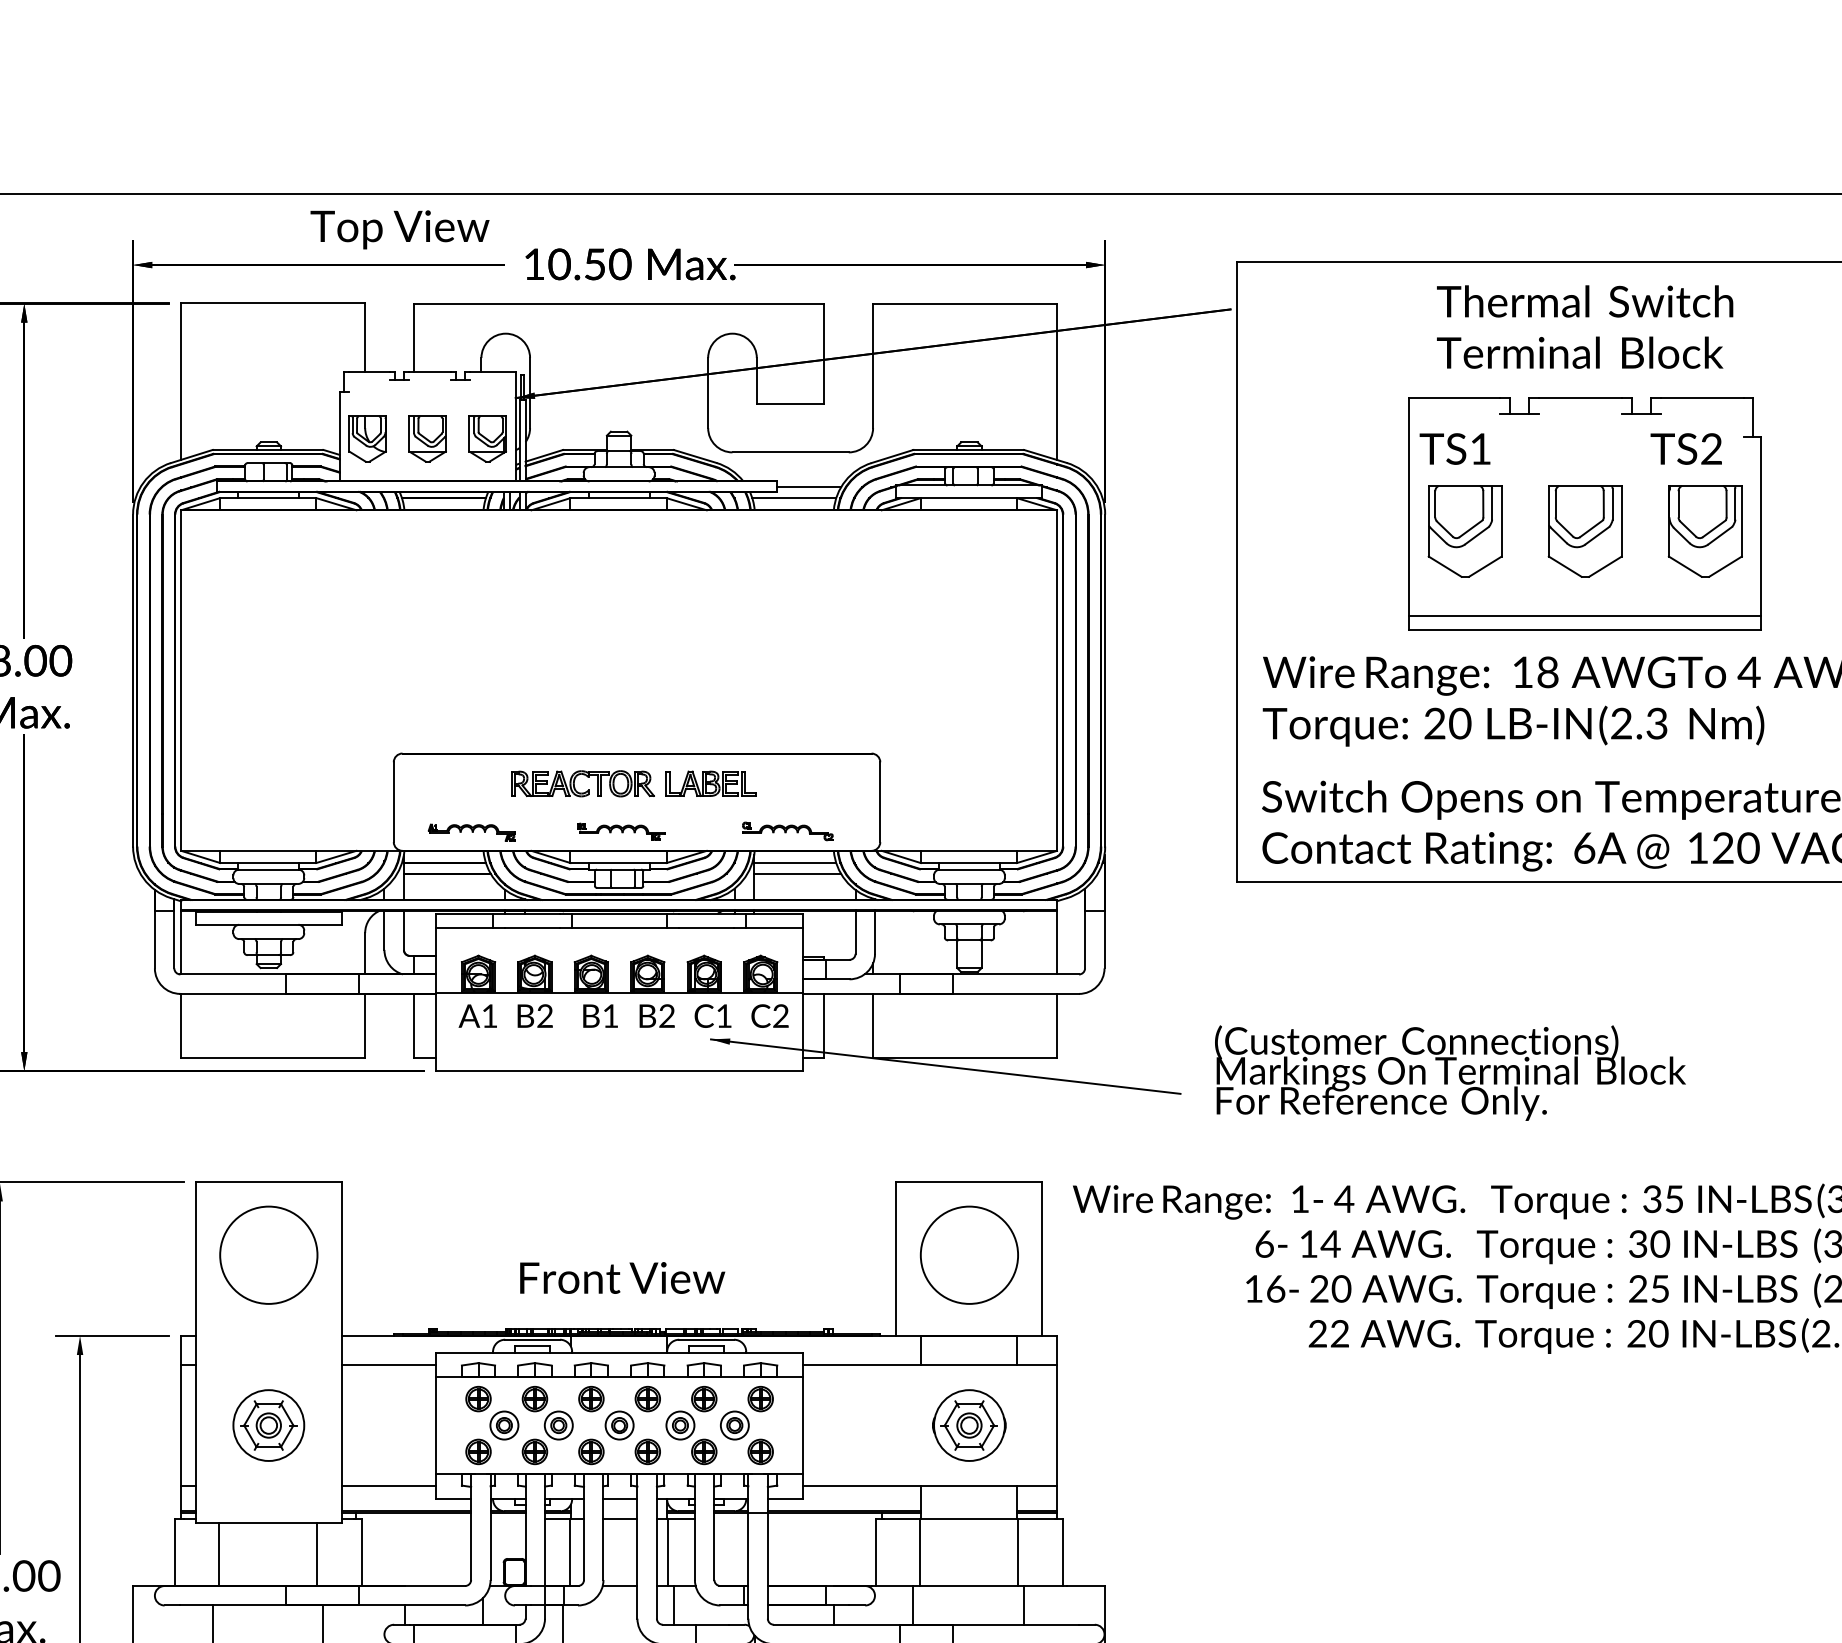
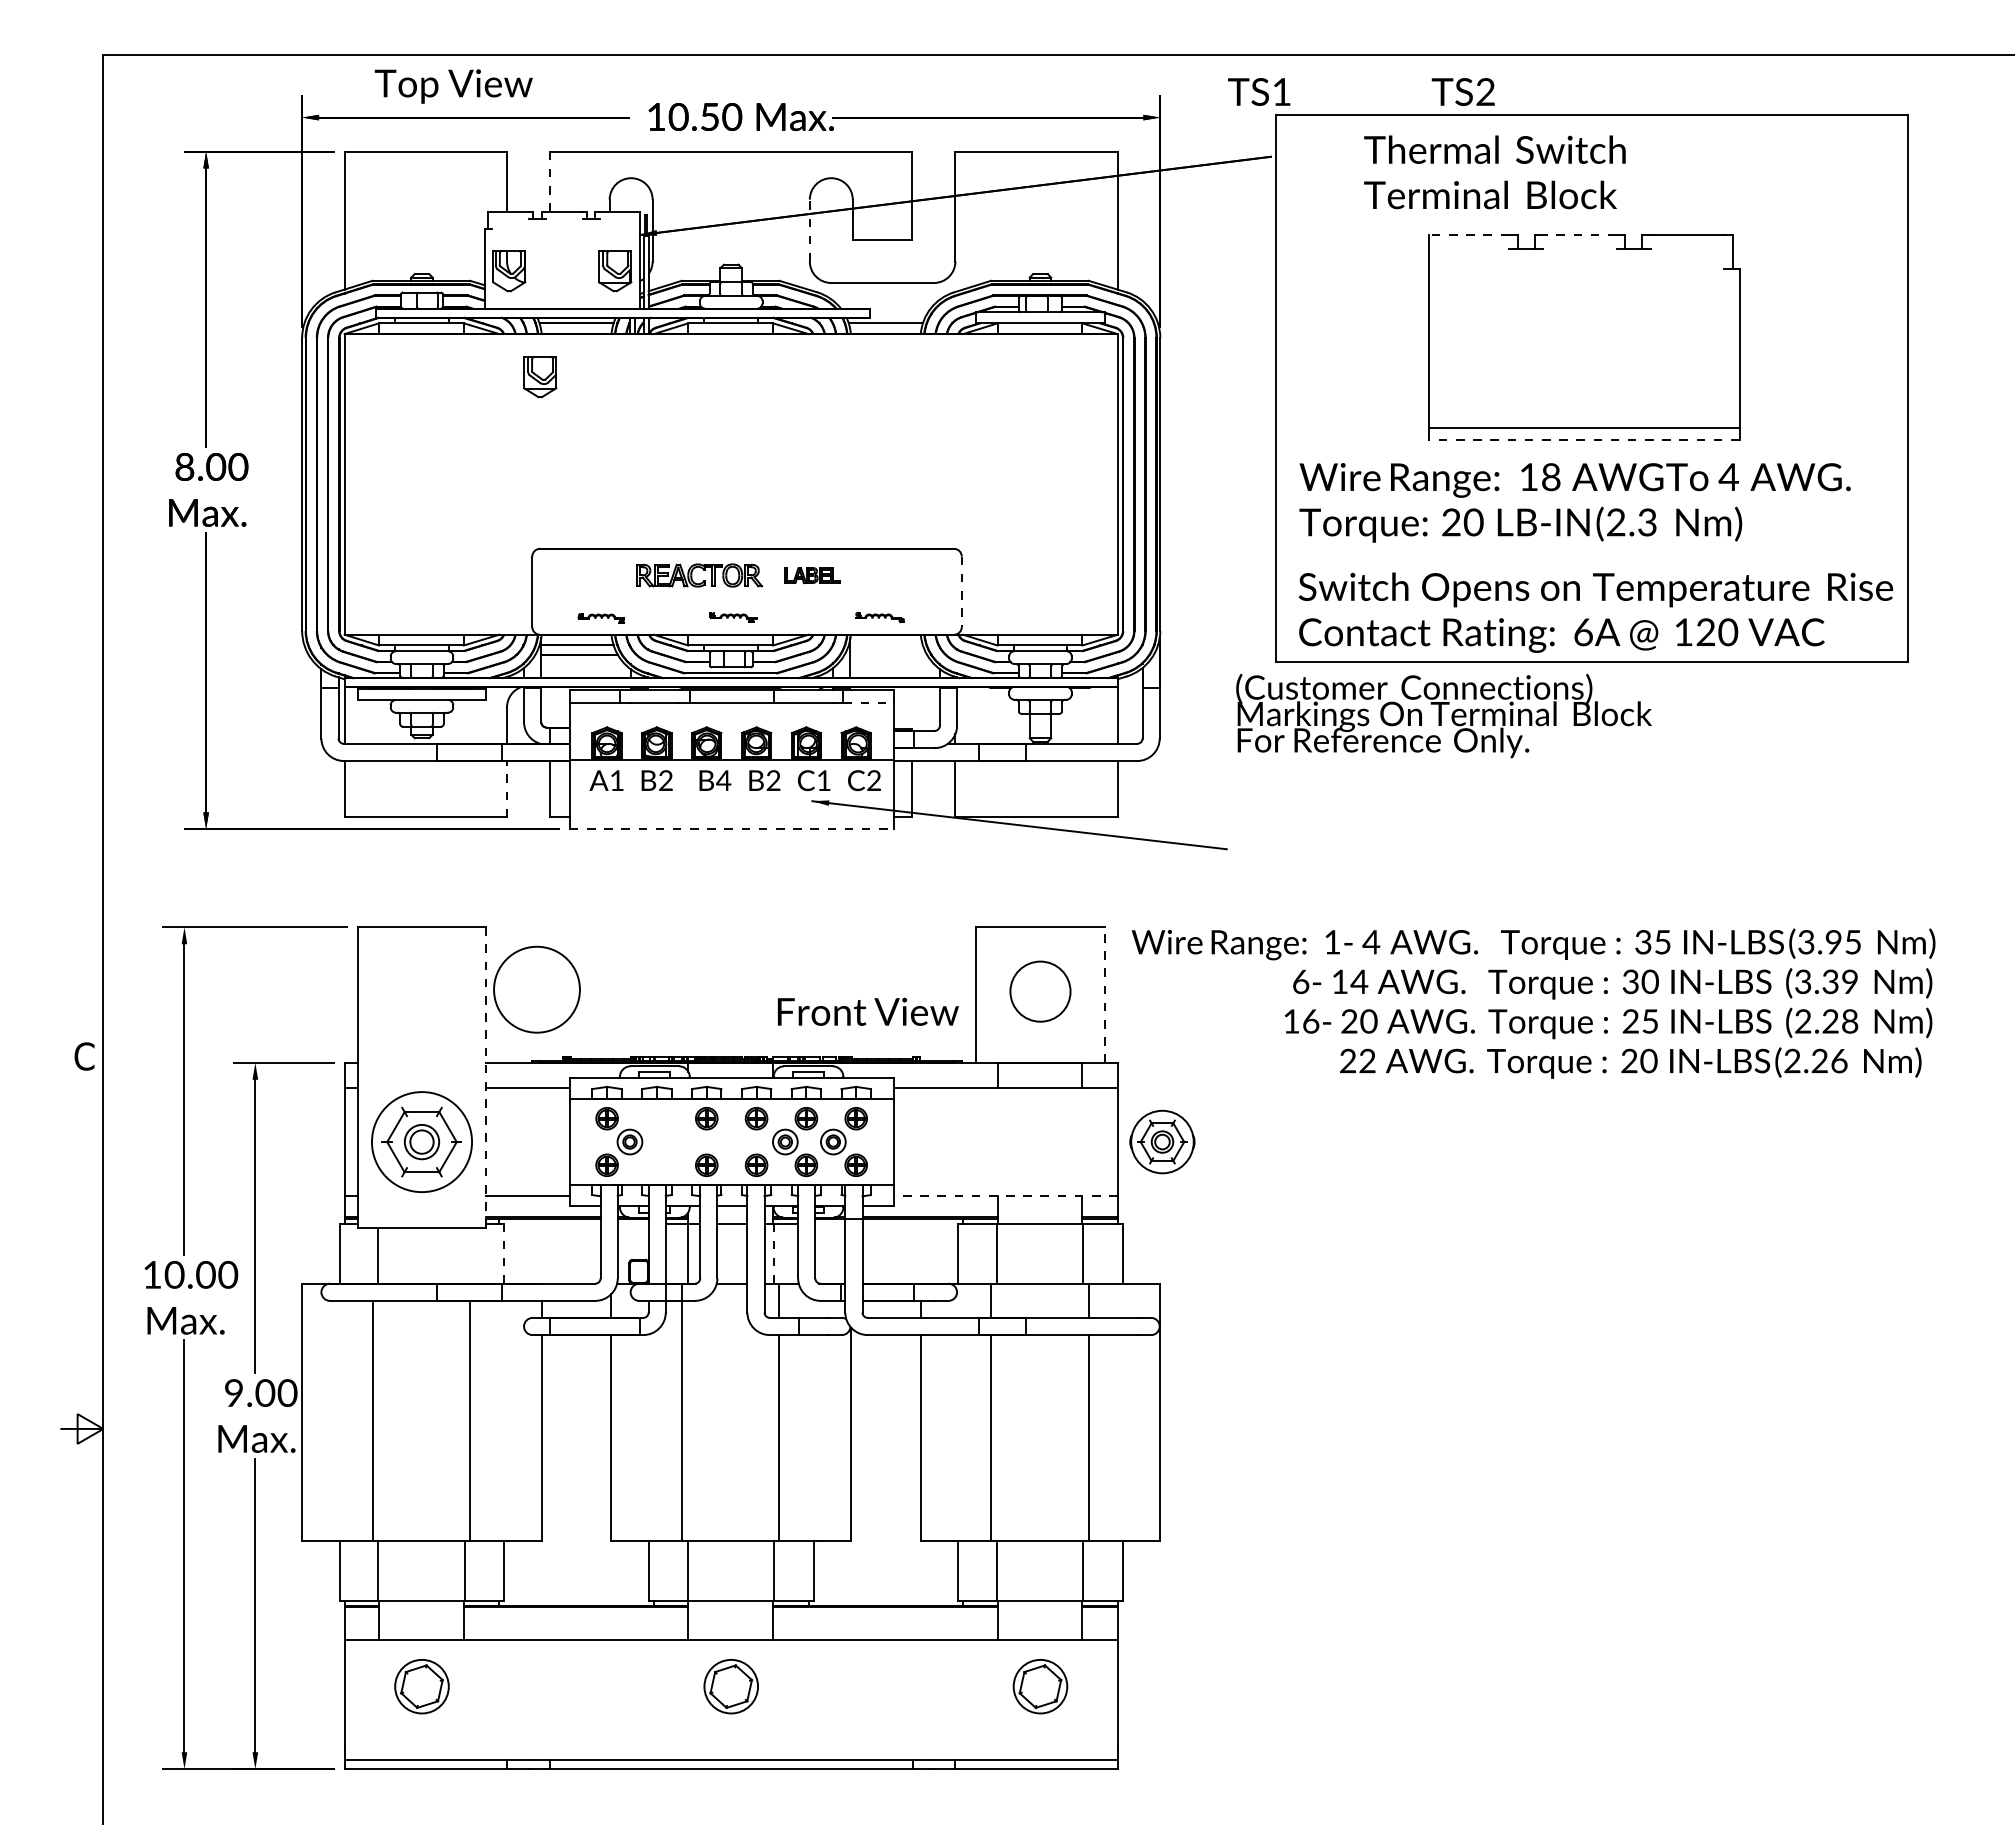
text: (399, 229) -> (453, 86), moved
text: (1584, 327) -> (1494, 172), moved
line: (413, 338) -> (549, 182), solid -> dashed
line: (707, 392) -> (809, 230), solid -> dashed
line: (1454, 398) -> (1468, 235), solid -> dashed
line: (1580, 398) -> (1579, 235), solid -> dashed
part: (427, 439) -> (540, 377), moved
text: (1570, 448) -> (1361, 91), moved
line: (808, 486) -> (898, 313), removed
part: (1464, 531) -> (1477, 352), removed
part: (1584, 531) -> (1583, 352), removed
part: (1705, 531) -> (1690, 352), removed
line: (1584, 629) -> (1583, 439), solid -> dashed
part: (711, 783) -> (812, 575), size x0.7
line: (879, 803) -> (961, 592), solid -> dashed
part: (621, 831) -> (733, 617), size x0.6
part: (787, 831) -> (879, 617), size x0.6
part: (472, 832) -> (601, 618), size x0.6
line: (795, 863) -> (886, 645), removed
line: (797, 873) -> (888, 654), removed
line: (774, 927) -> (868, 702), solid -> dashed
text: (610, 1015) -> (723, 780), B1 -> B4
line: (365, 1025) -> (507, 788), solid -> dashed
line: (619, 1071) -> (731, 829), solid -> dashed
text: (1449, 1072) -> (1443, 715), moved
circle: (268, 1254) -> (536, 989), moved
circle: (969, 1254) -> (1040, 991), size x0.7
line: (1041, 1259) -> (1104, 995), solid -> dashed
text: (621, 1277) -> (867, 1011), moved
line: (341, 1352) -> (486, 1077), solid -> dashed
part: (268, 1424) -> (421, 1141), size x1.6
part: (548, 1424) -> (668, 1141), removed
part: (619, 1424) -> (731, 1141), removed
part: (969, 1424) -> (1162, 1141), moved
line: (929, 1486) -> (1005, 1195), solid -> dashed
line: (362, 1551) -> (504, 1253), solid -> dashed
line: (667, 1551) -> (773, 1253), solid -> dashed
line: (316, 1554) -> (464, 1255), removed

